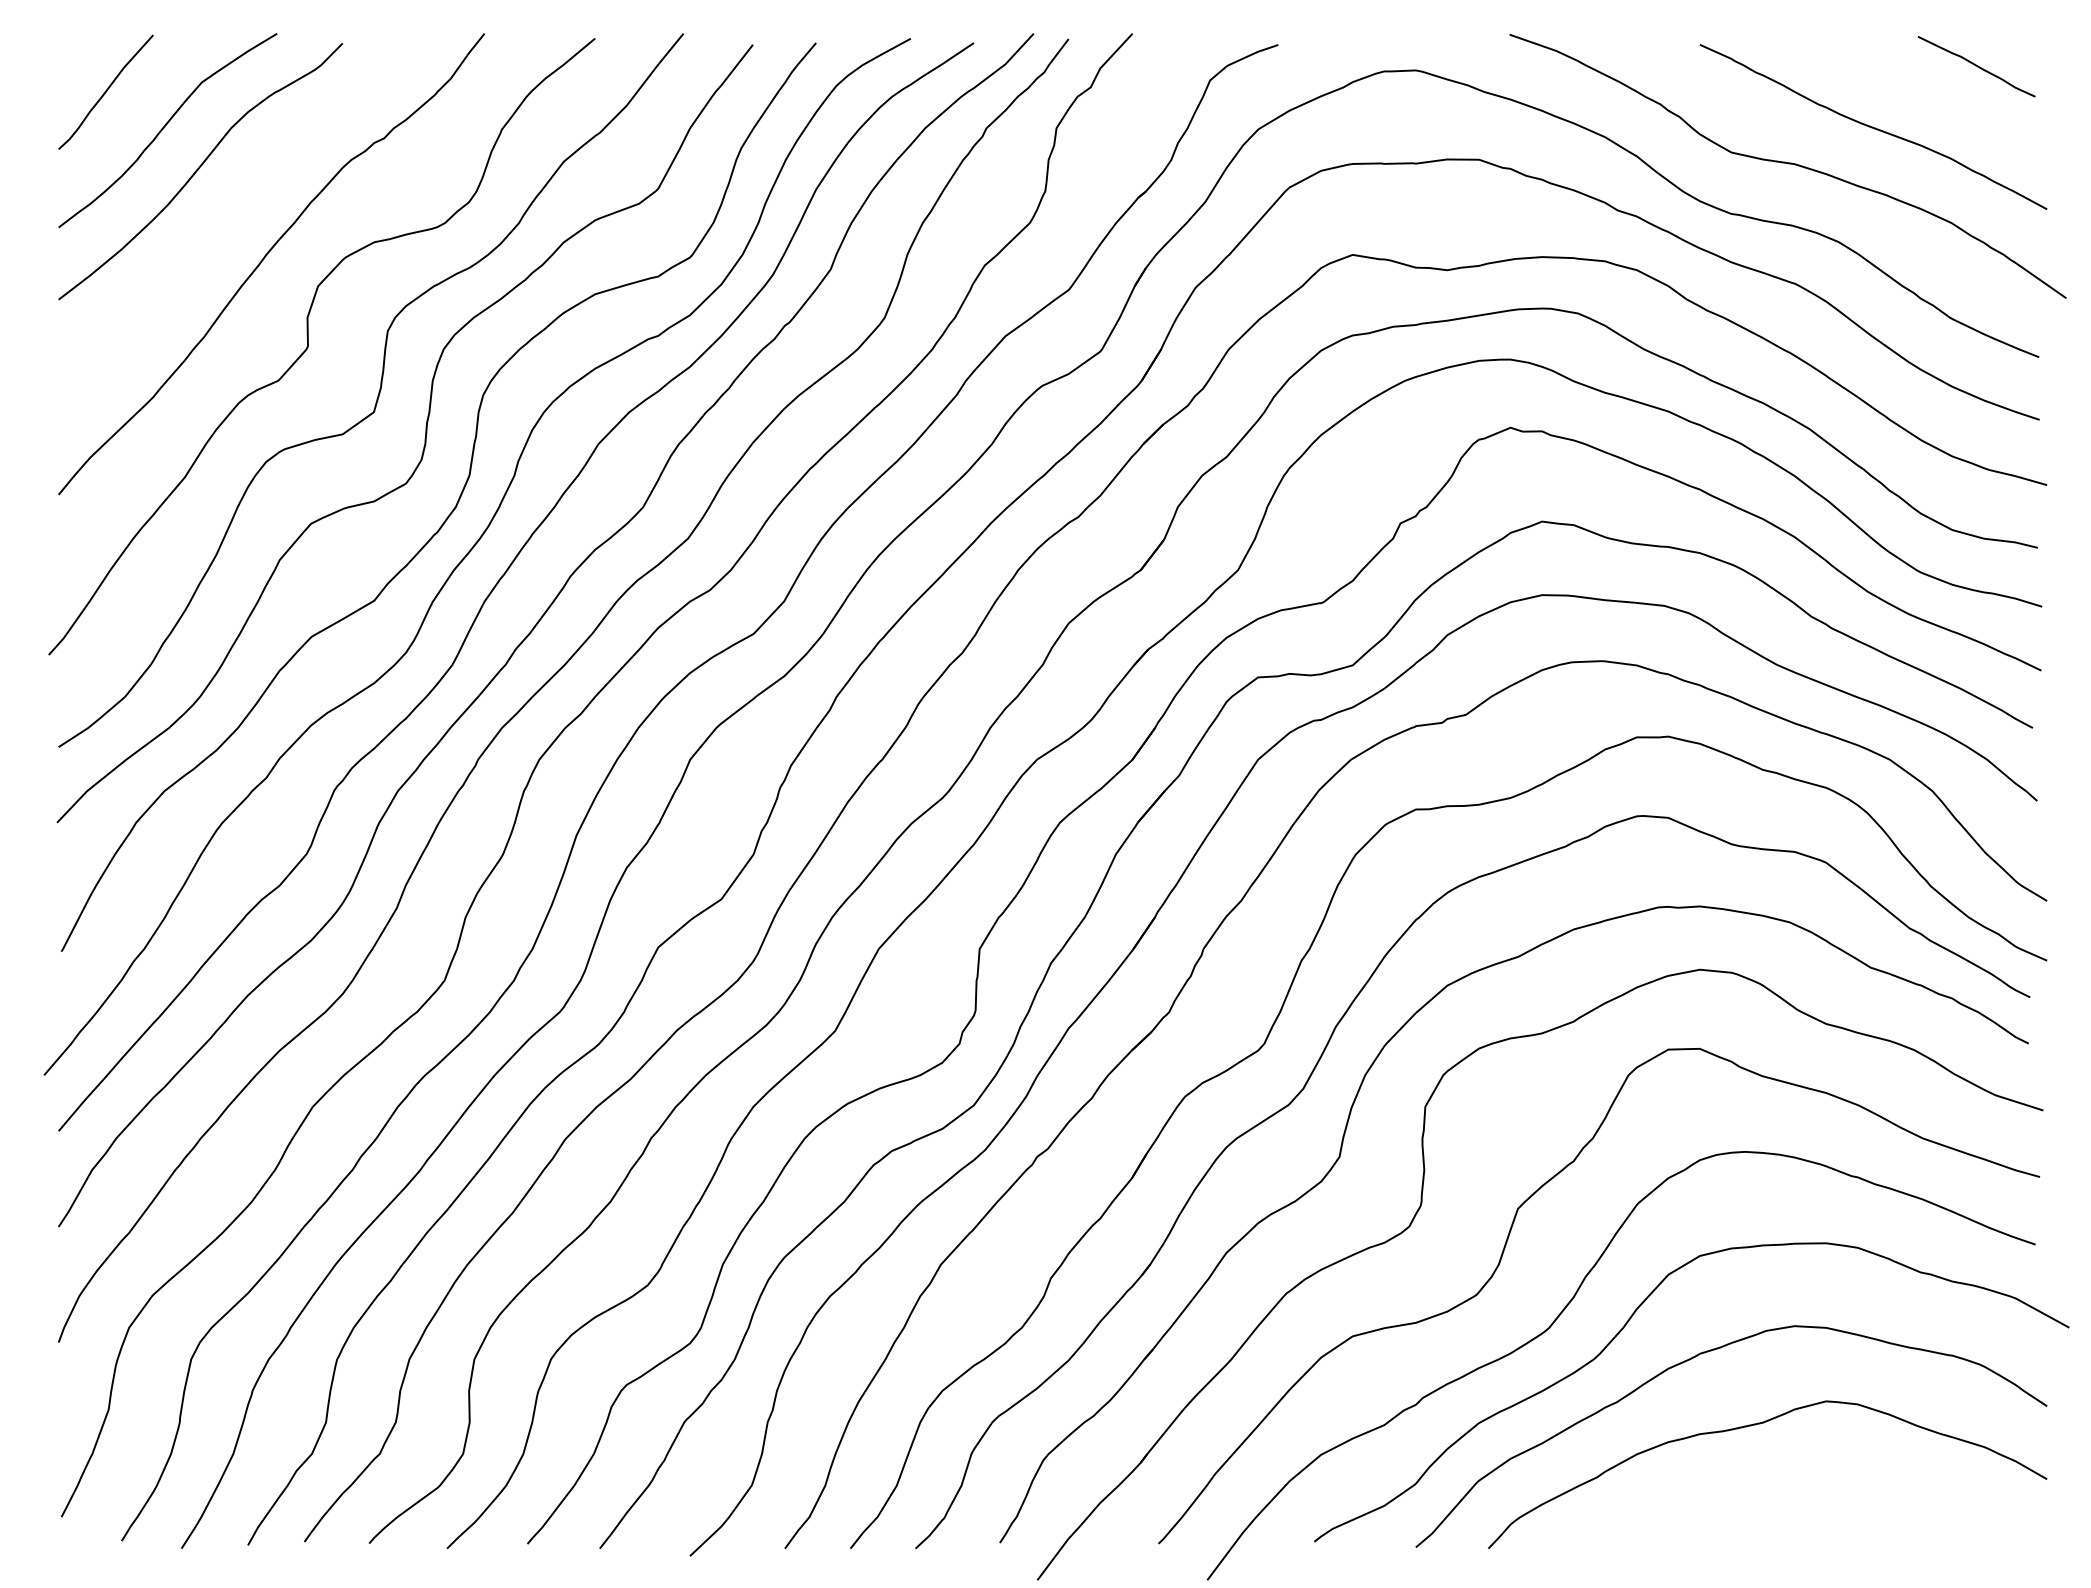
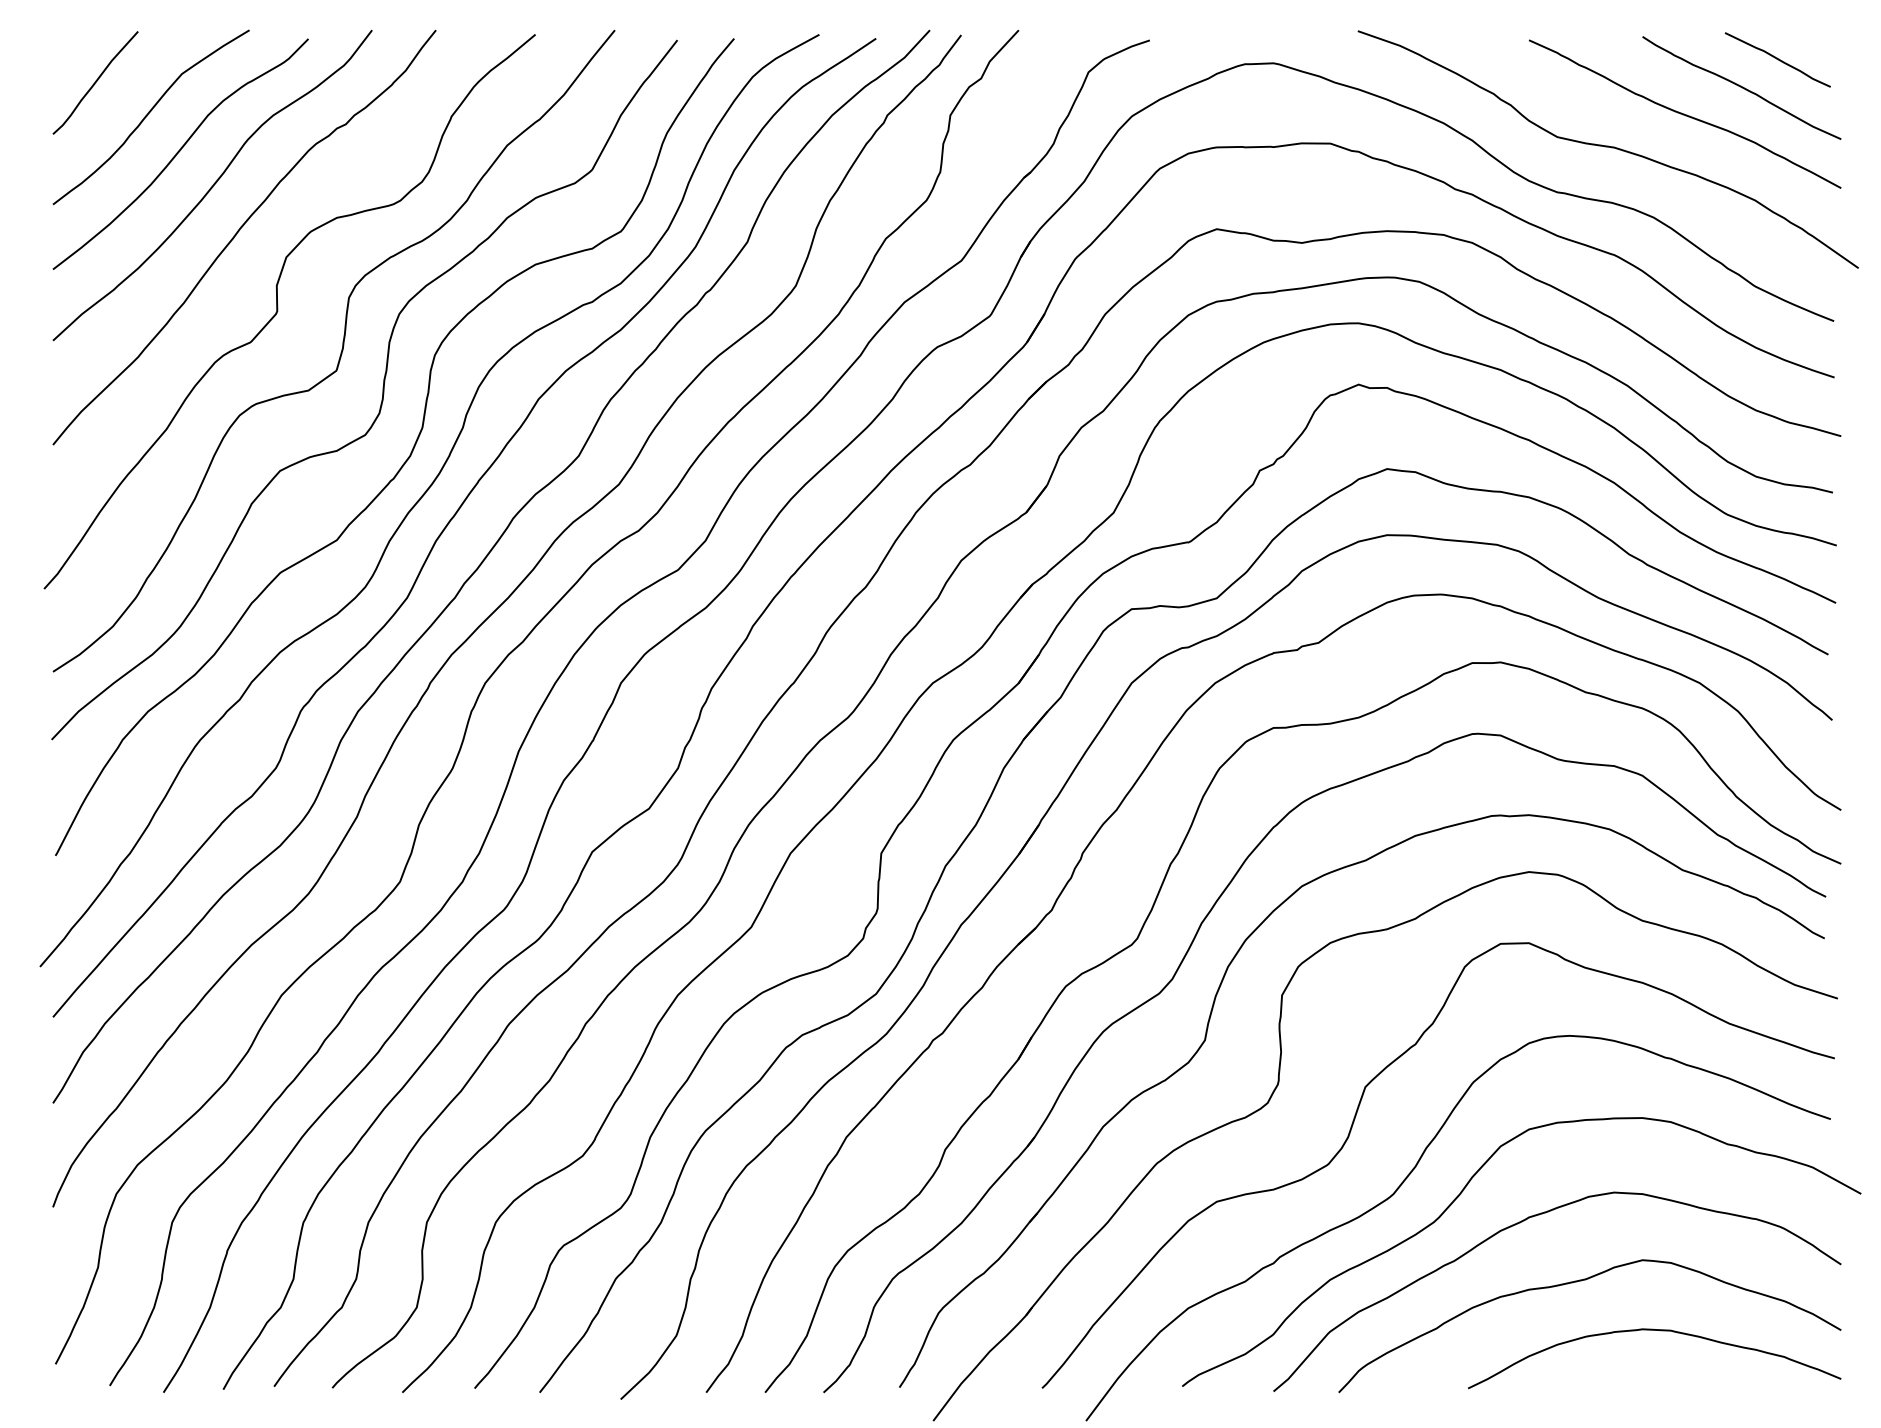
curve: (1936, 97) -> (1741, 87), added
curve: (235, 206) -> (212, 185), added
curve: (1846, 1480) -> (1660, 1331), added

